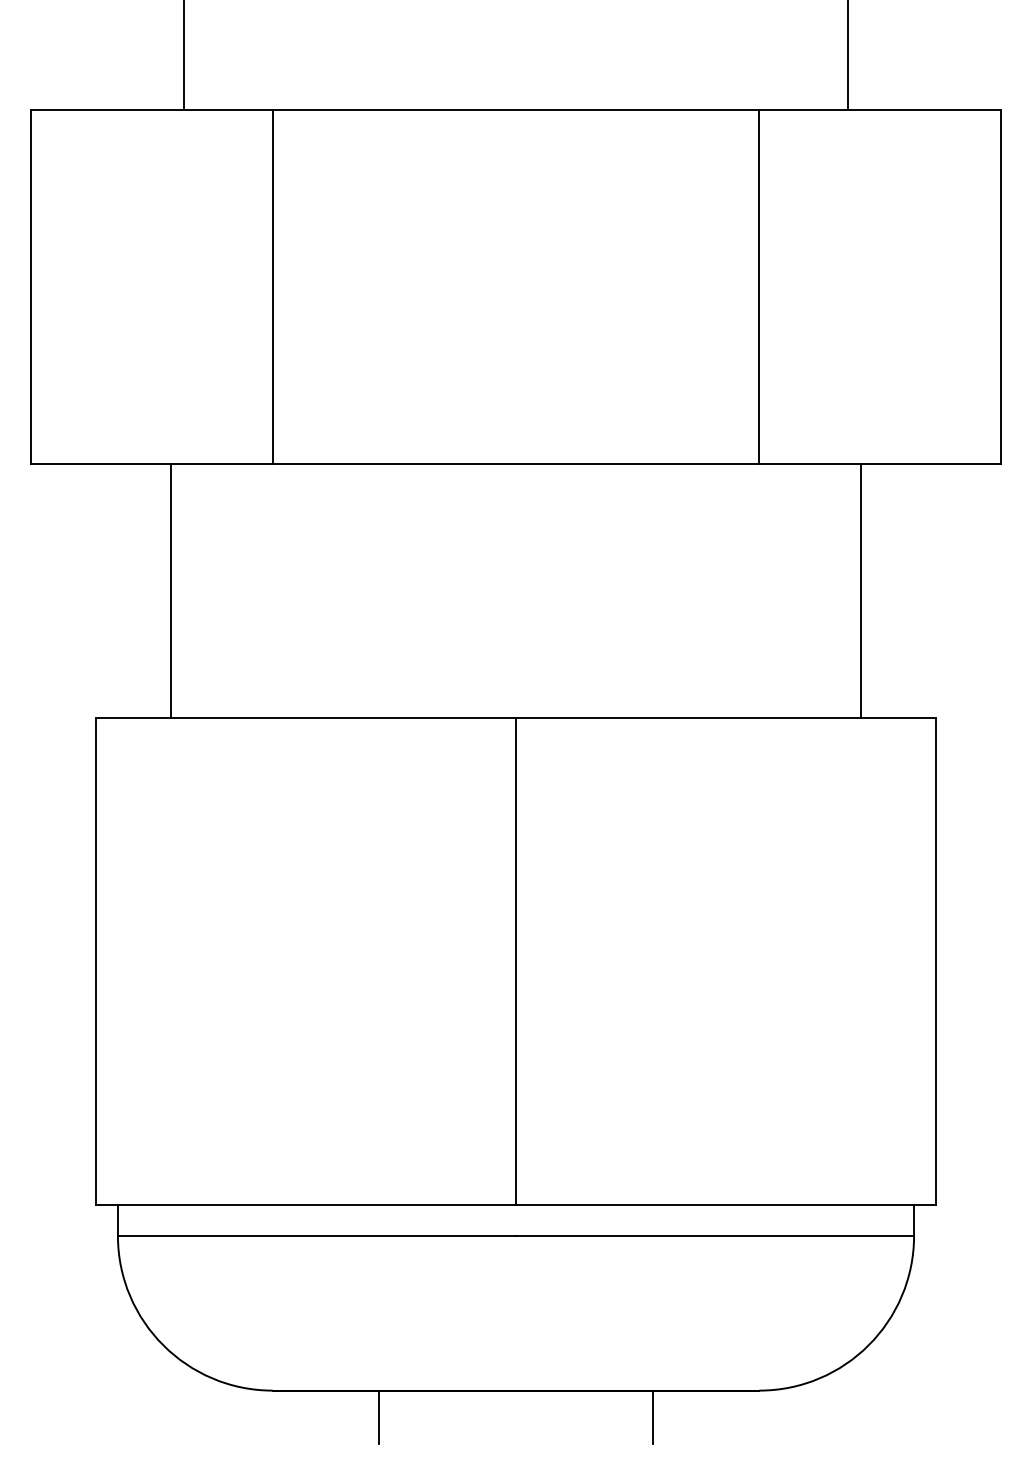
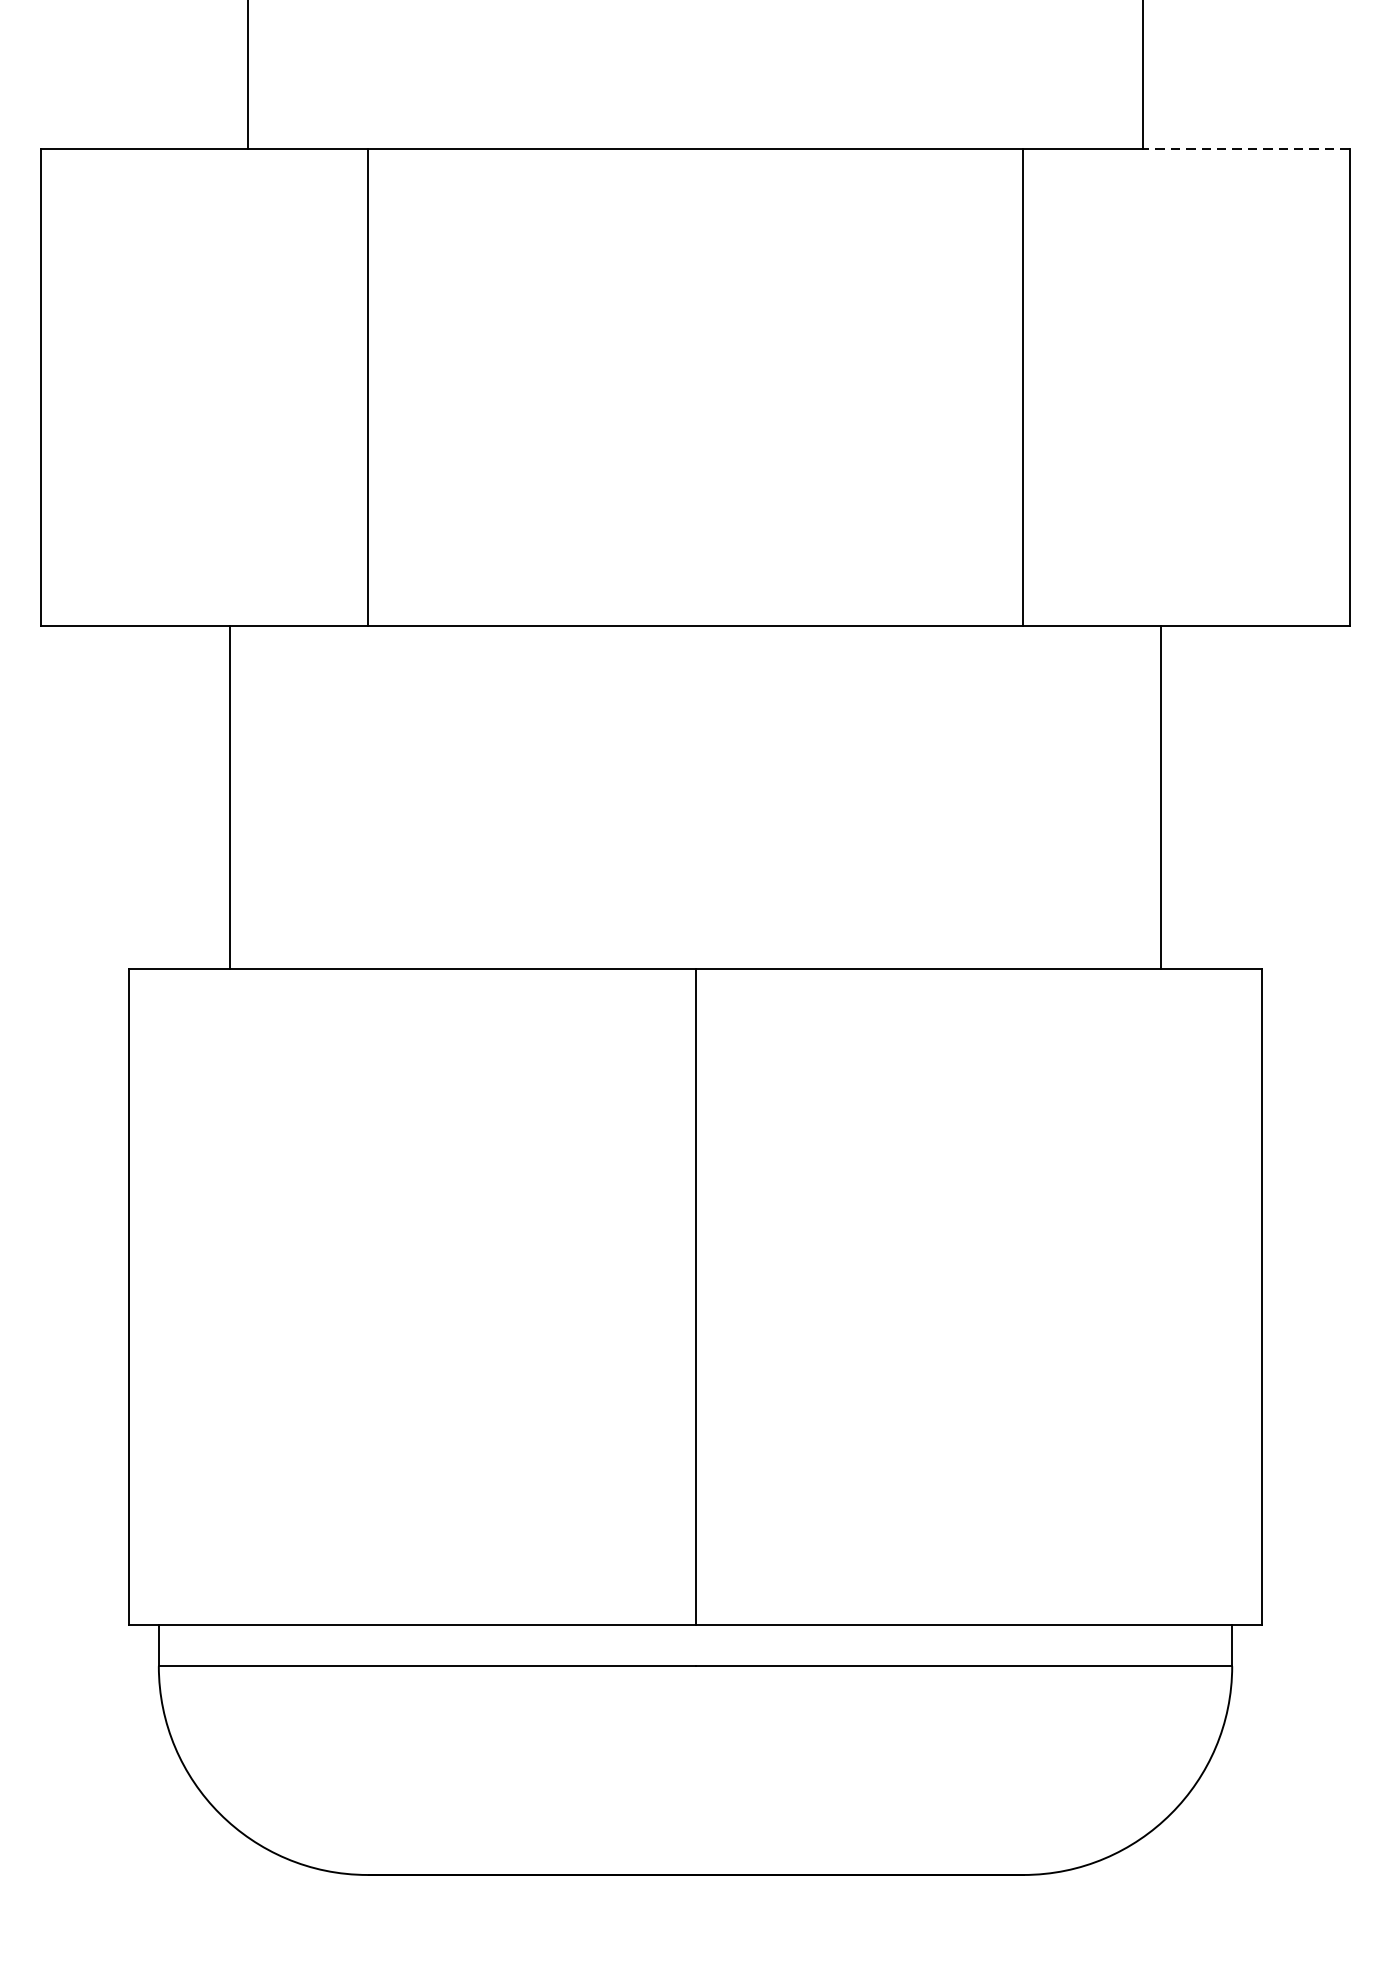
line: (924, 110) -> (1246, 149), solid -> dashed
line: (378, 1416) -> (510, 1909), removed
line: (653, 1416) -> (880, 1909), removed

